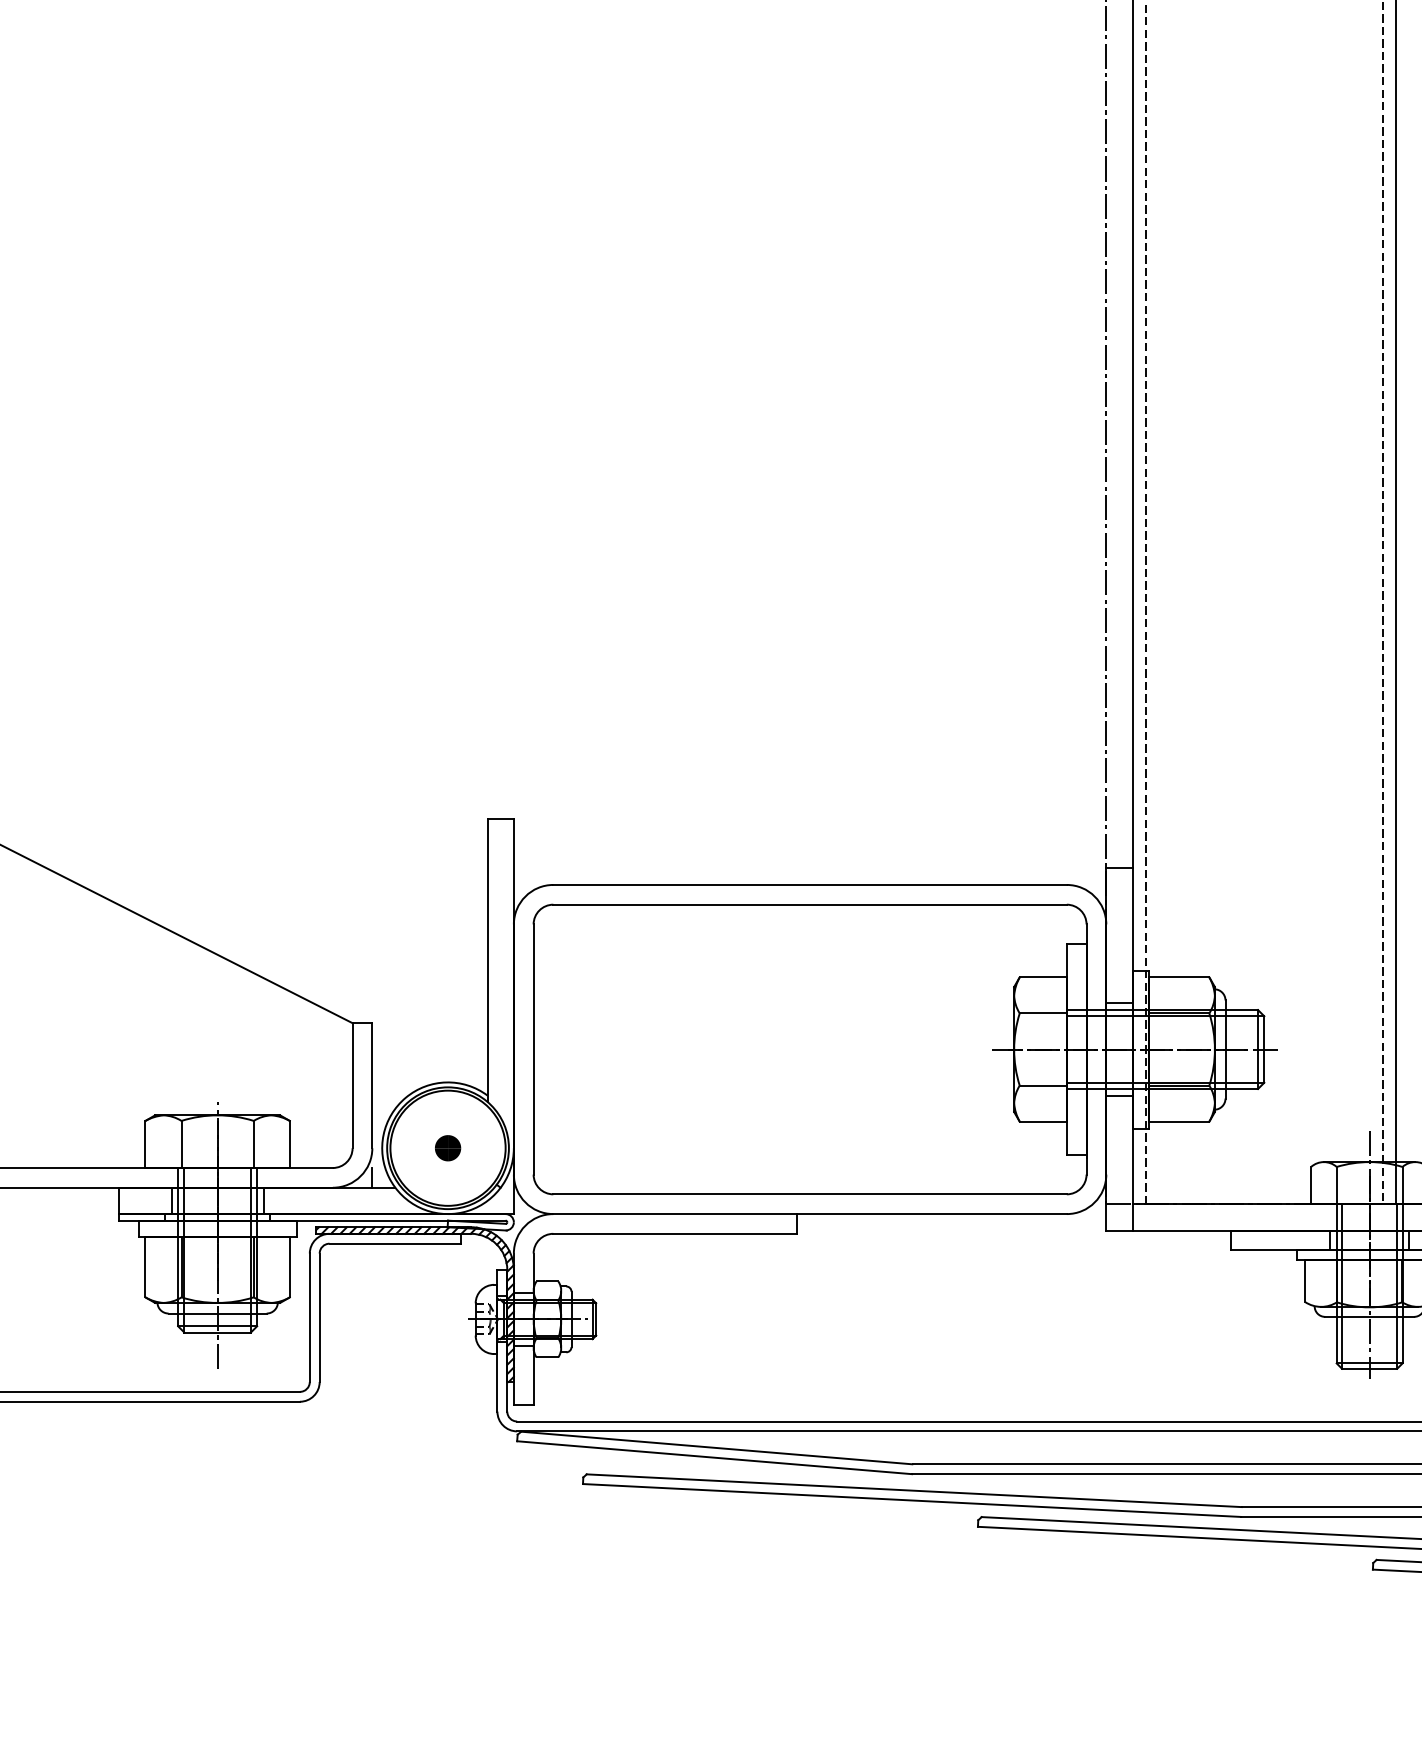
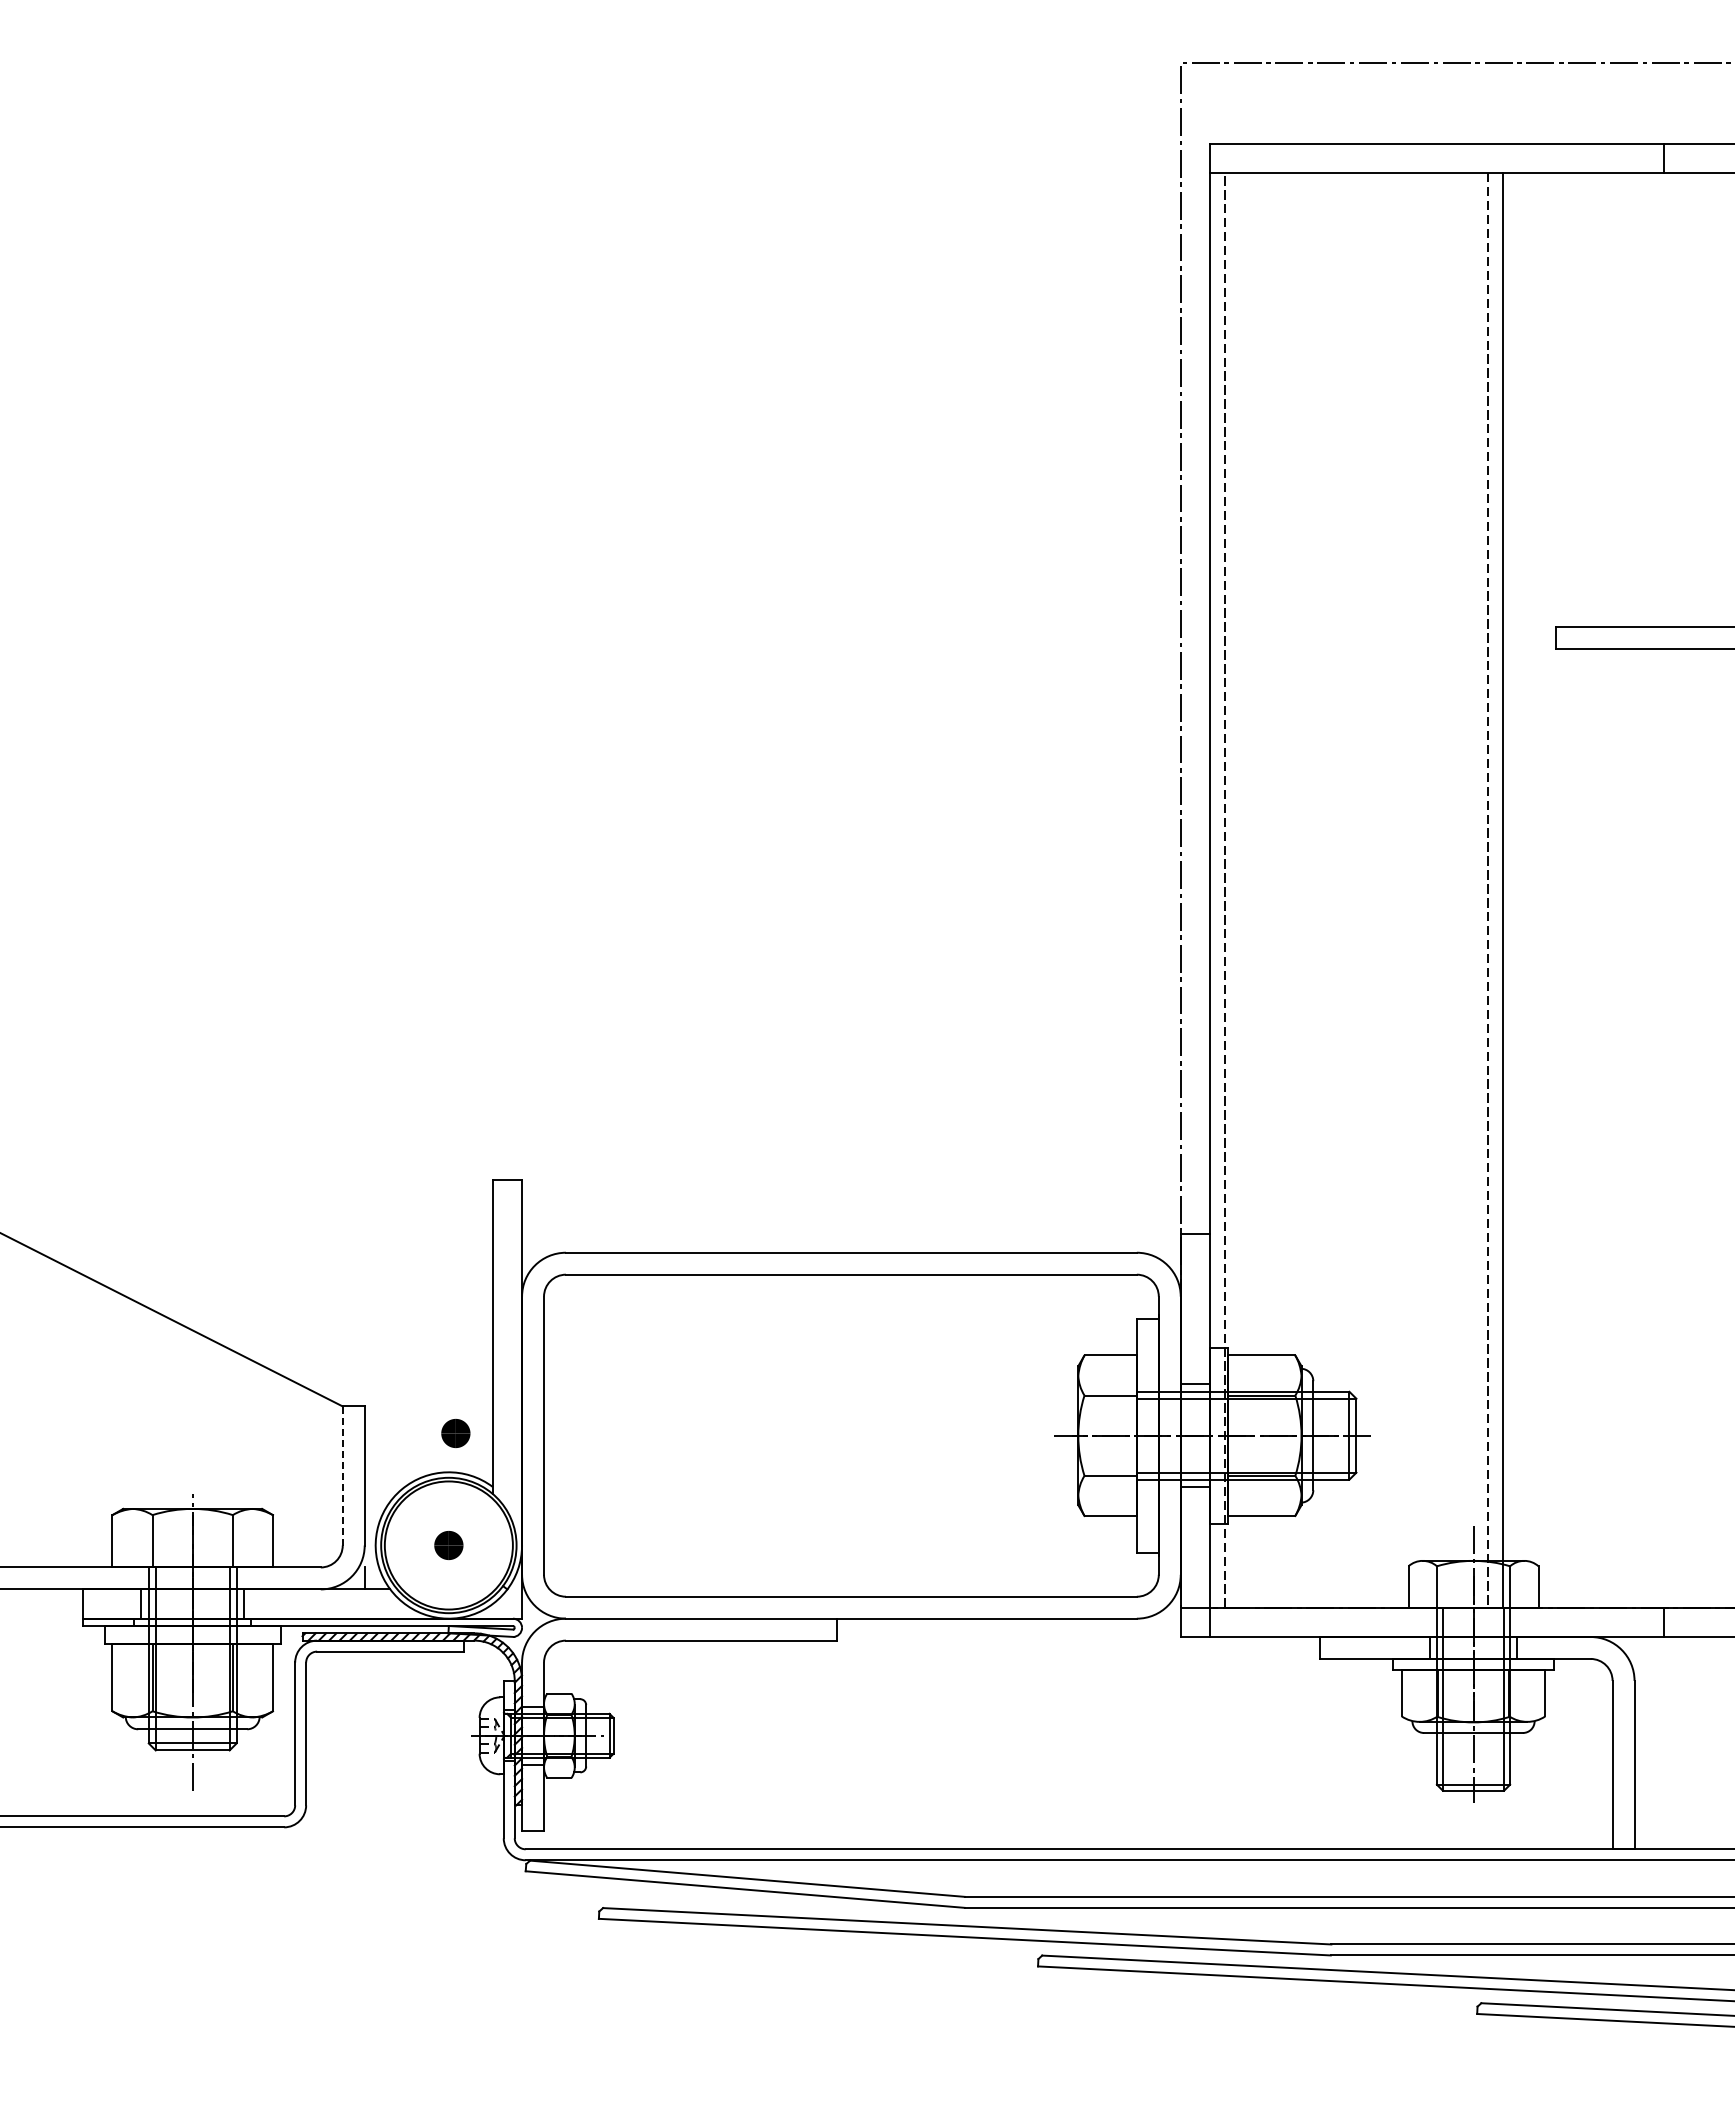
part: (454, 1047) -> (455, 1433), added
line: (352, 1085) -> (342, 1475), solid -> dashed

